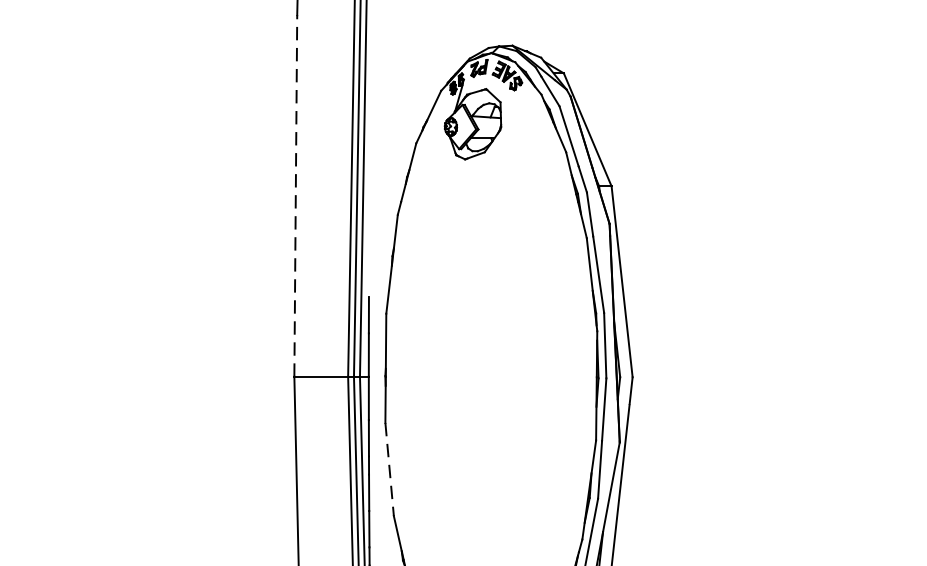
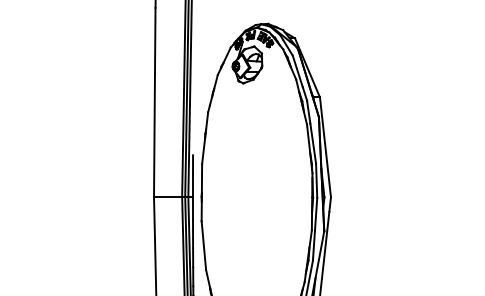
line: (295, 196) -> (154, 102), dashed -> solid
line: (388, 471) -> (203, 246), dashed -> solid

